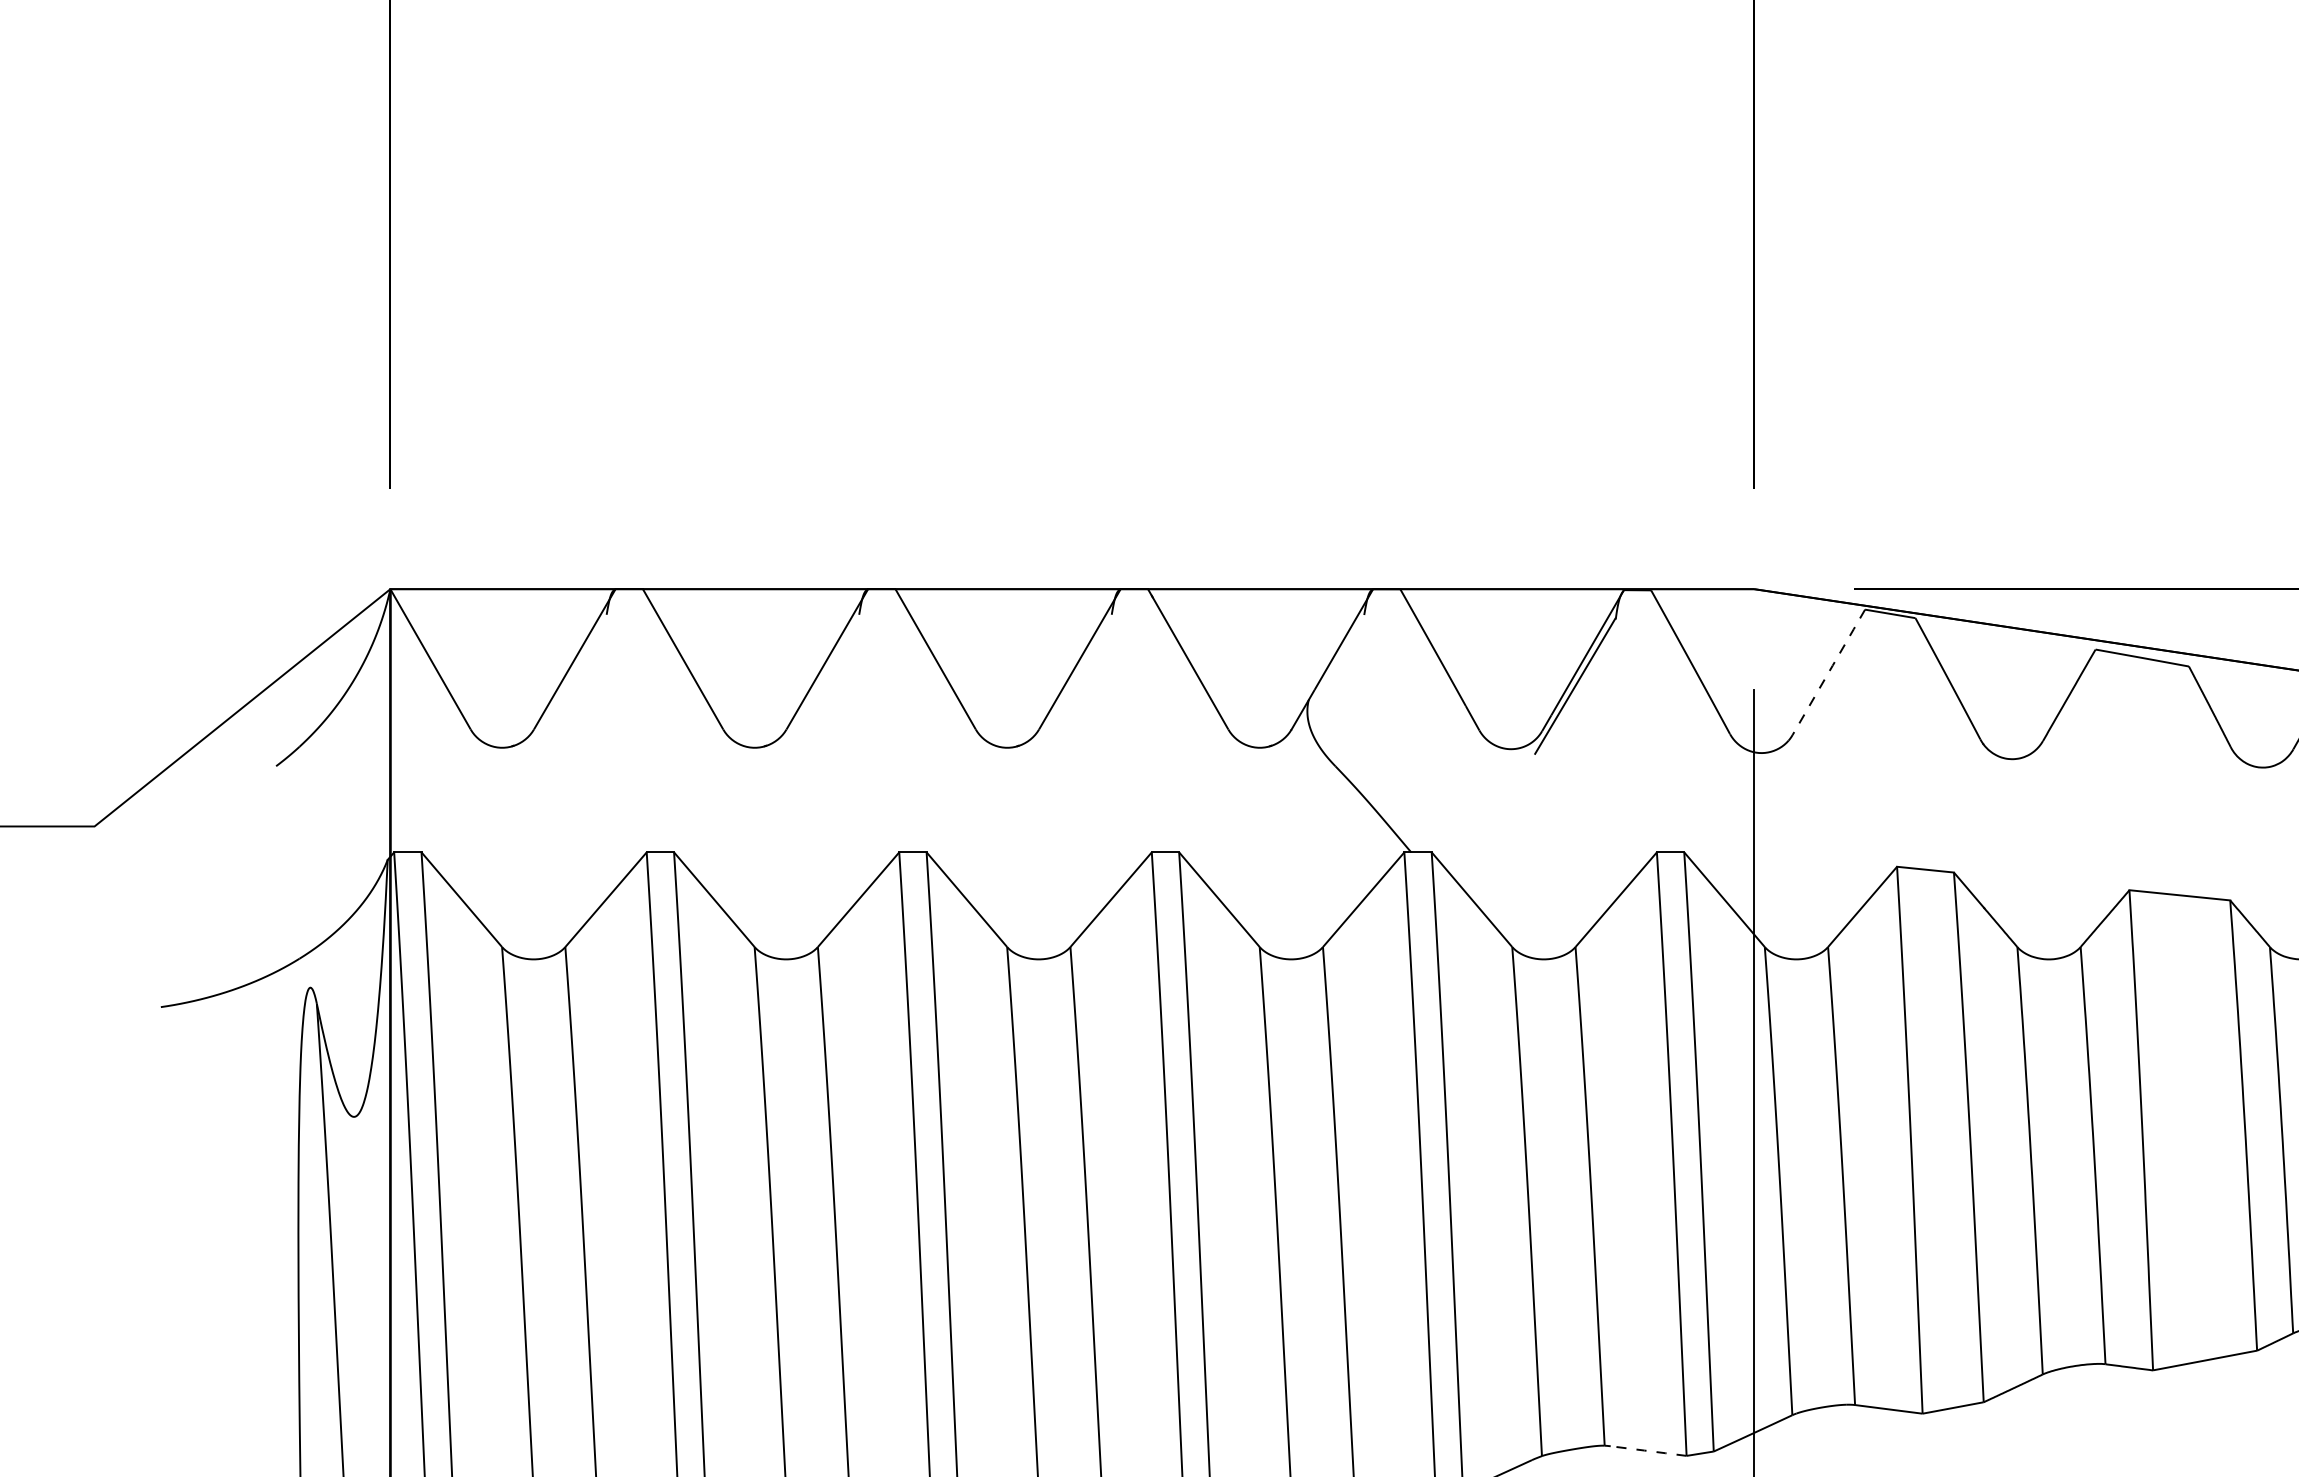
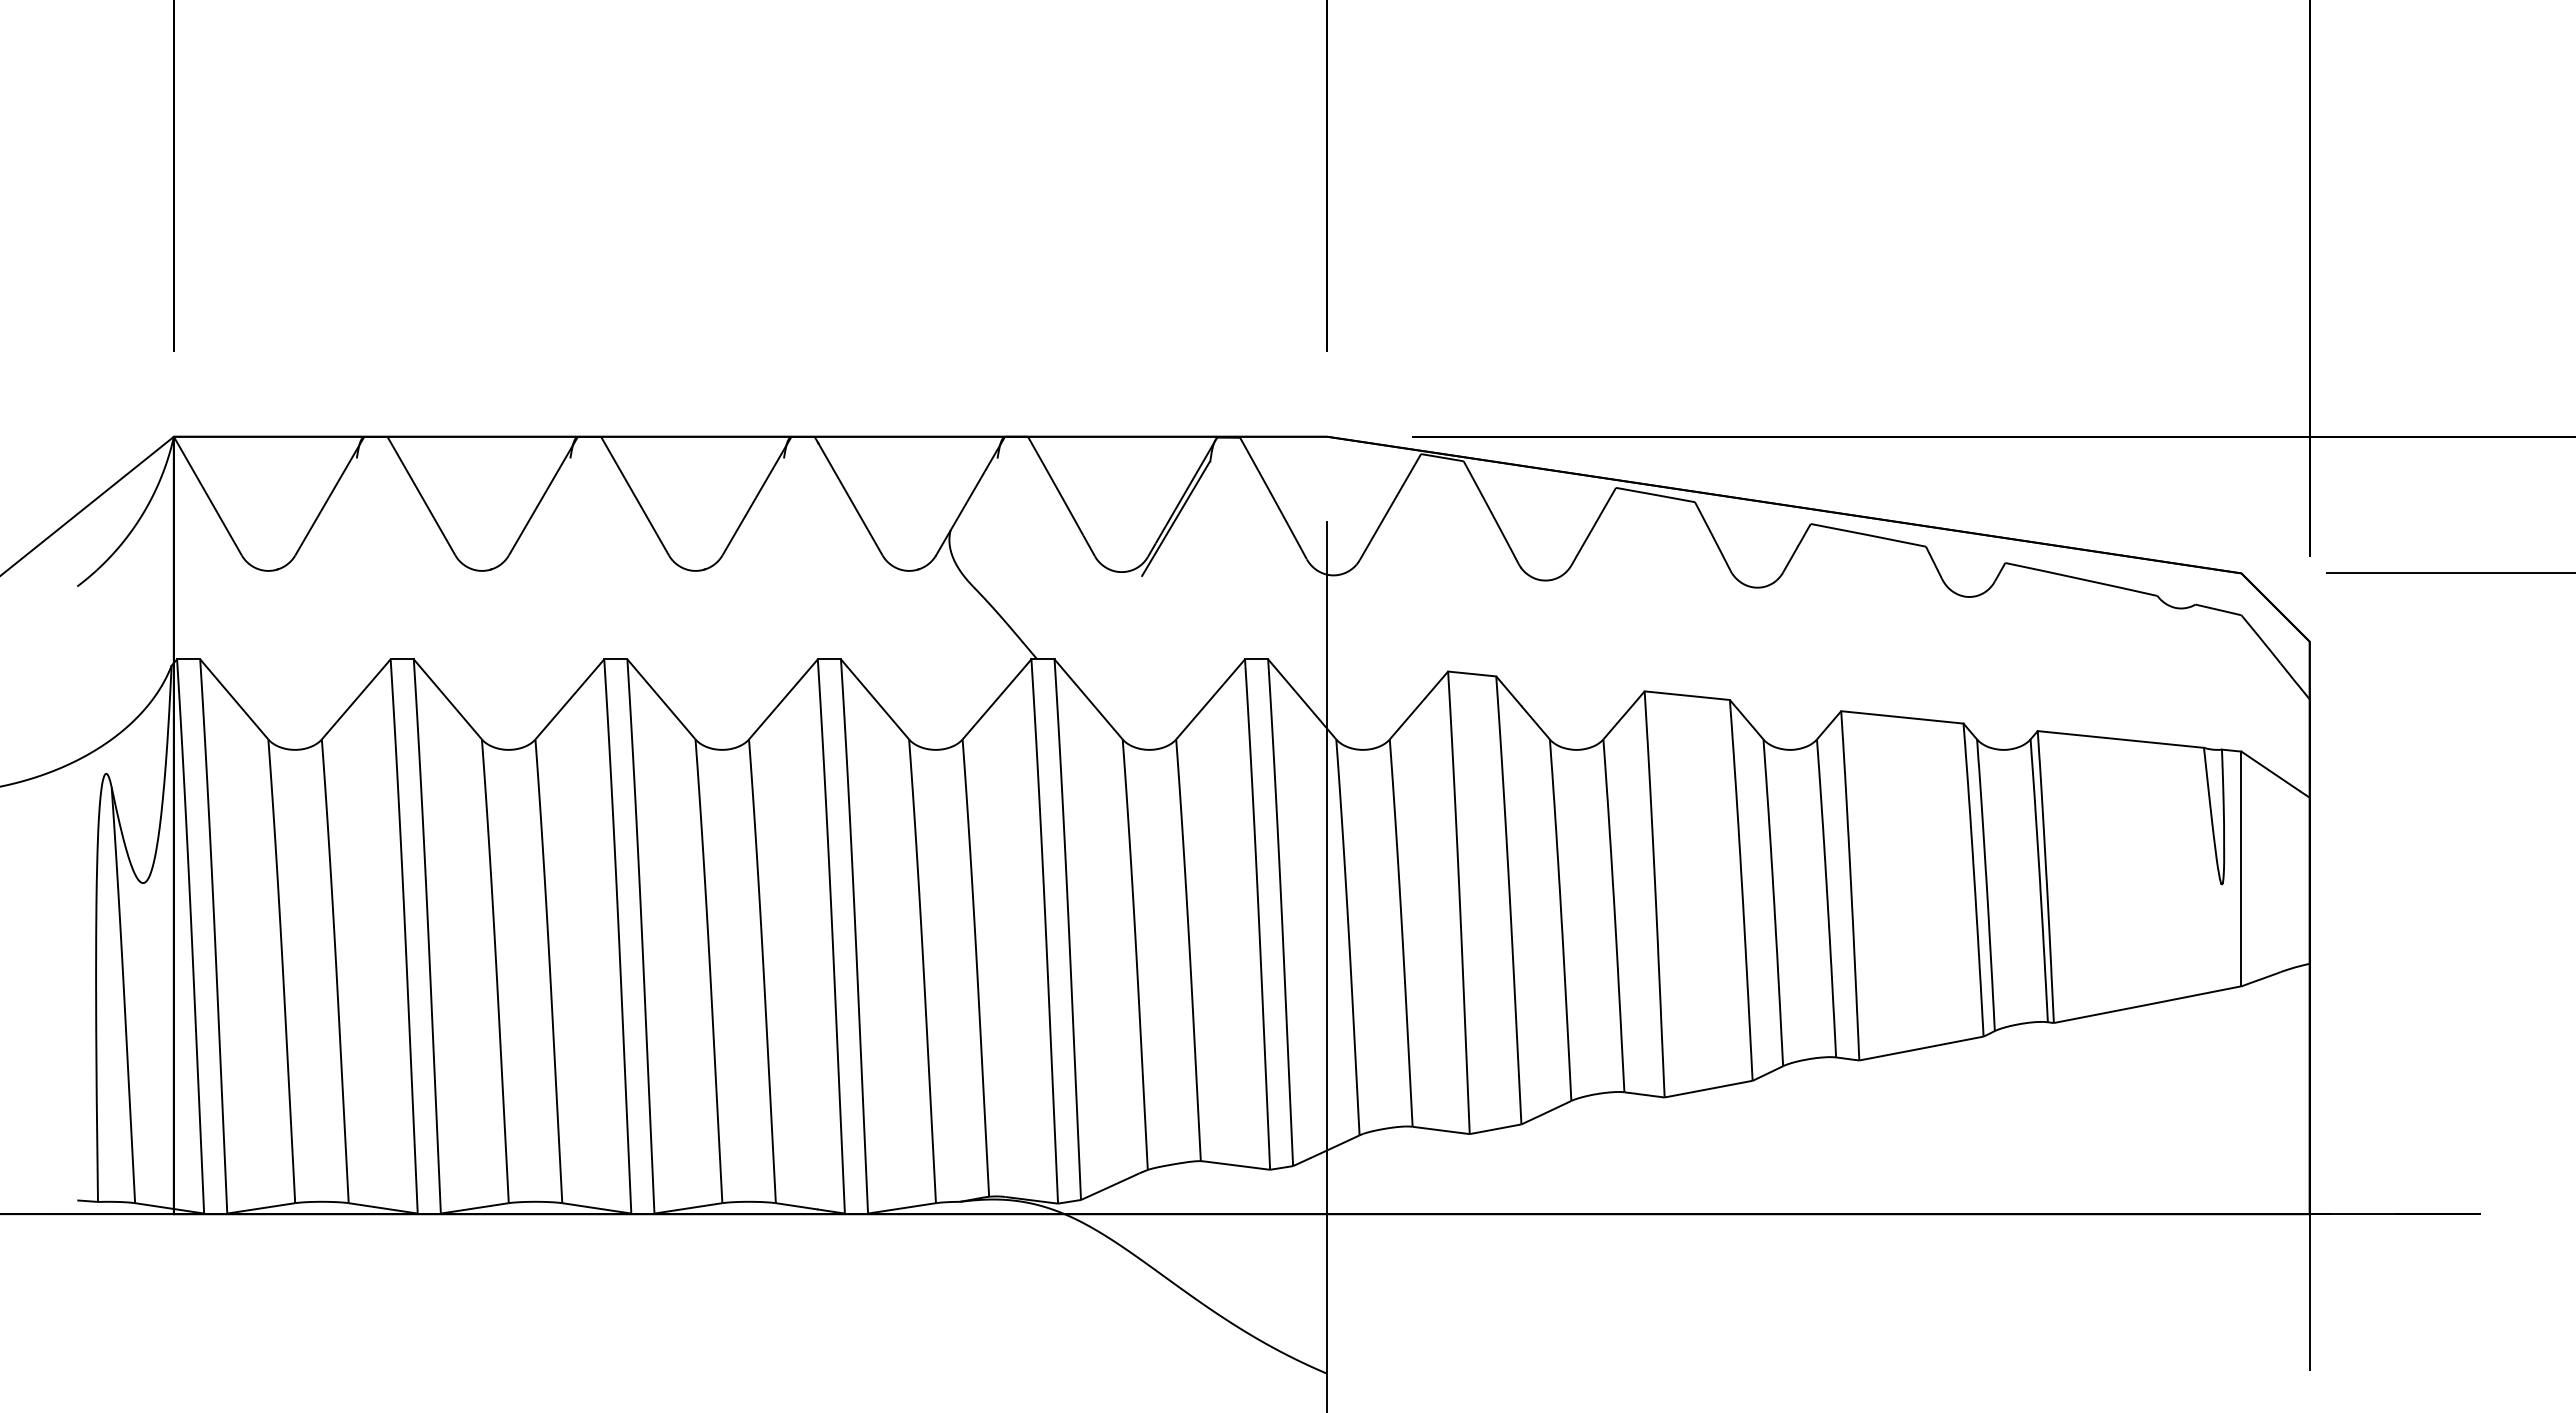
line: (1830, 670) -> (1391, 505), dashed -> solid
line: (1648, 1450) -> (1237, 1165), dashed -> solid

